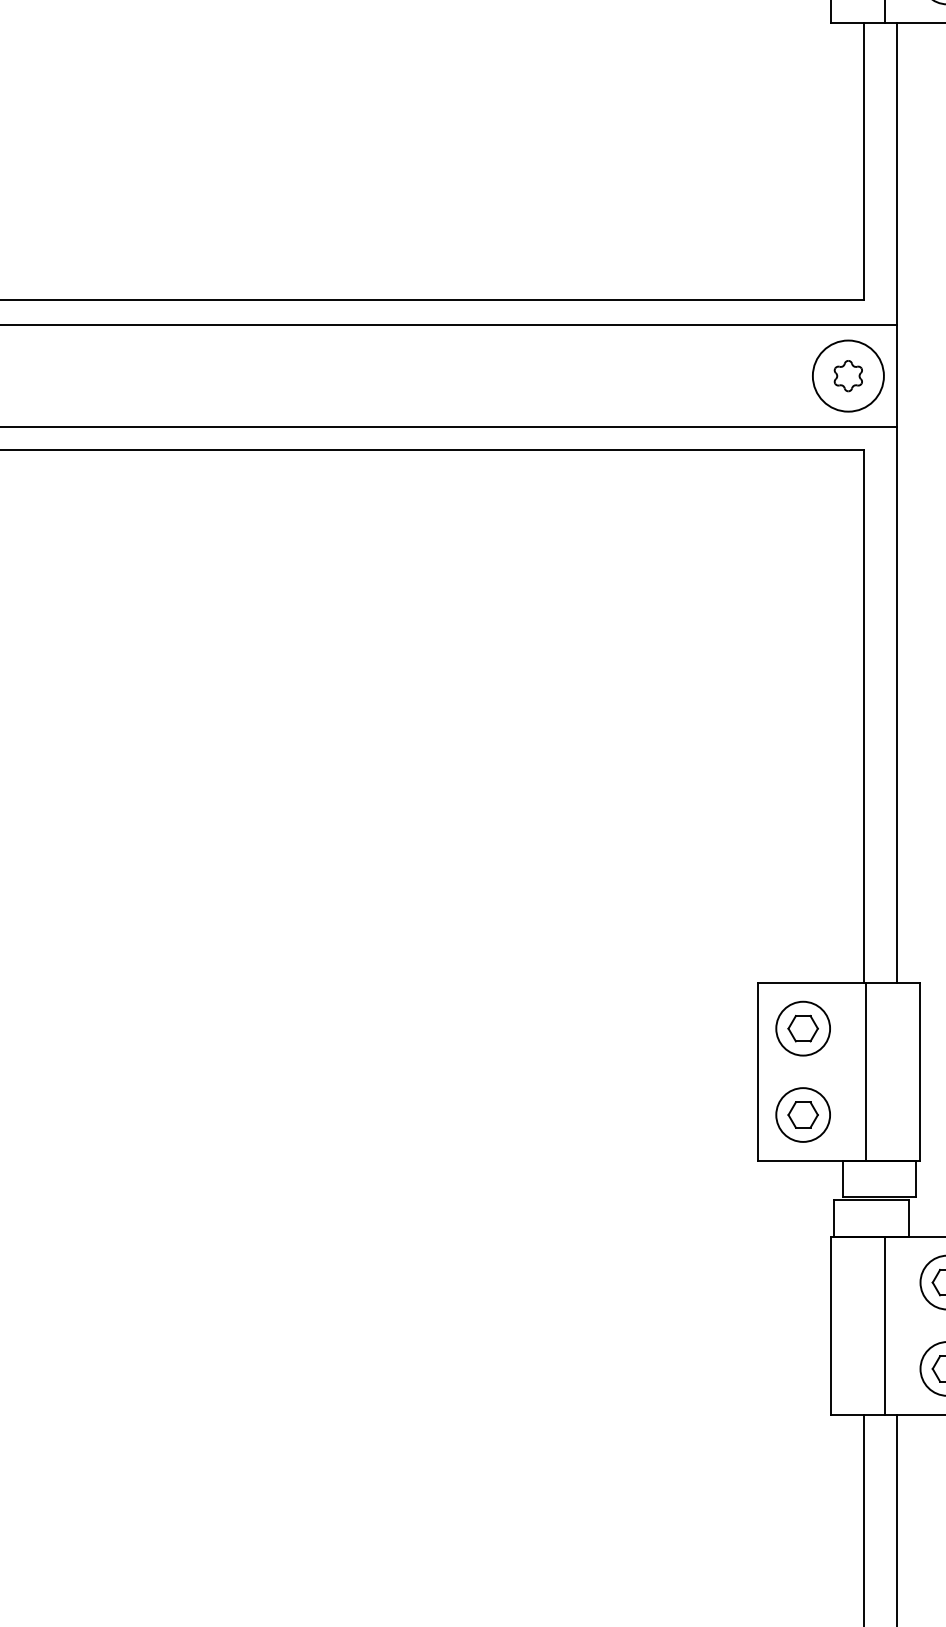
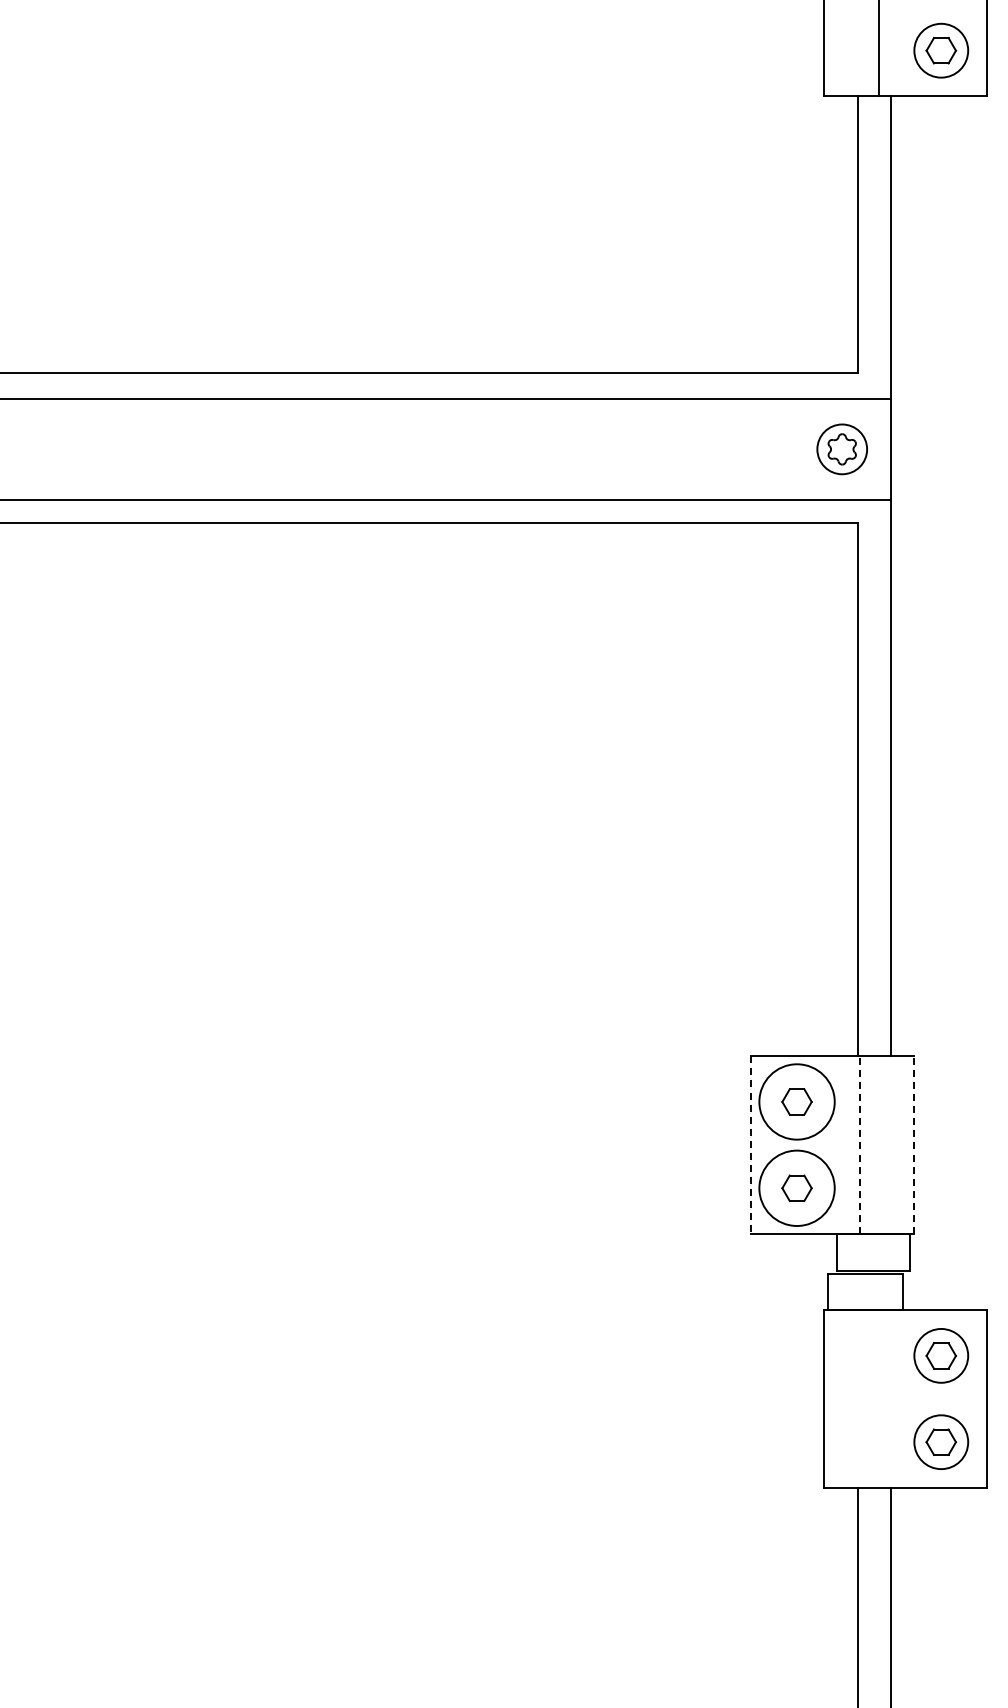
circle: (847, 375) -> (841, 448), size x0.7
circle: (802, 1028) -> (796, 1101), size x1.4
line: (757, 1072) -> (751, 1145), solid -> dashed
line: (865, 1072) -> (859, 1145), solid -> dashed
line: (919, 1072) -> (913, 1145), solid -> dashed
circle: (802, 1115) -> (796, 1188), size x1.4
line: (884, 1325) -> (878, 1398), removed

